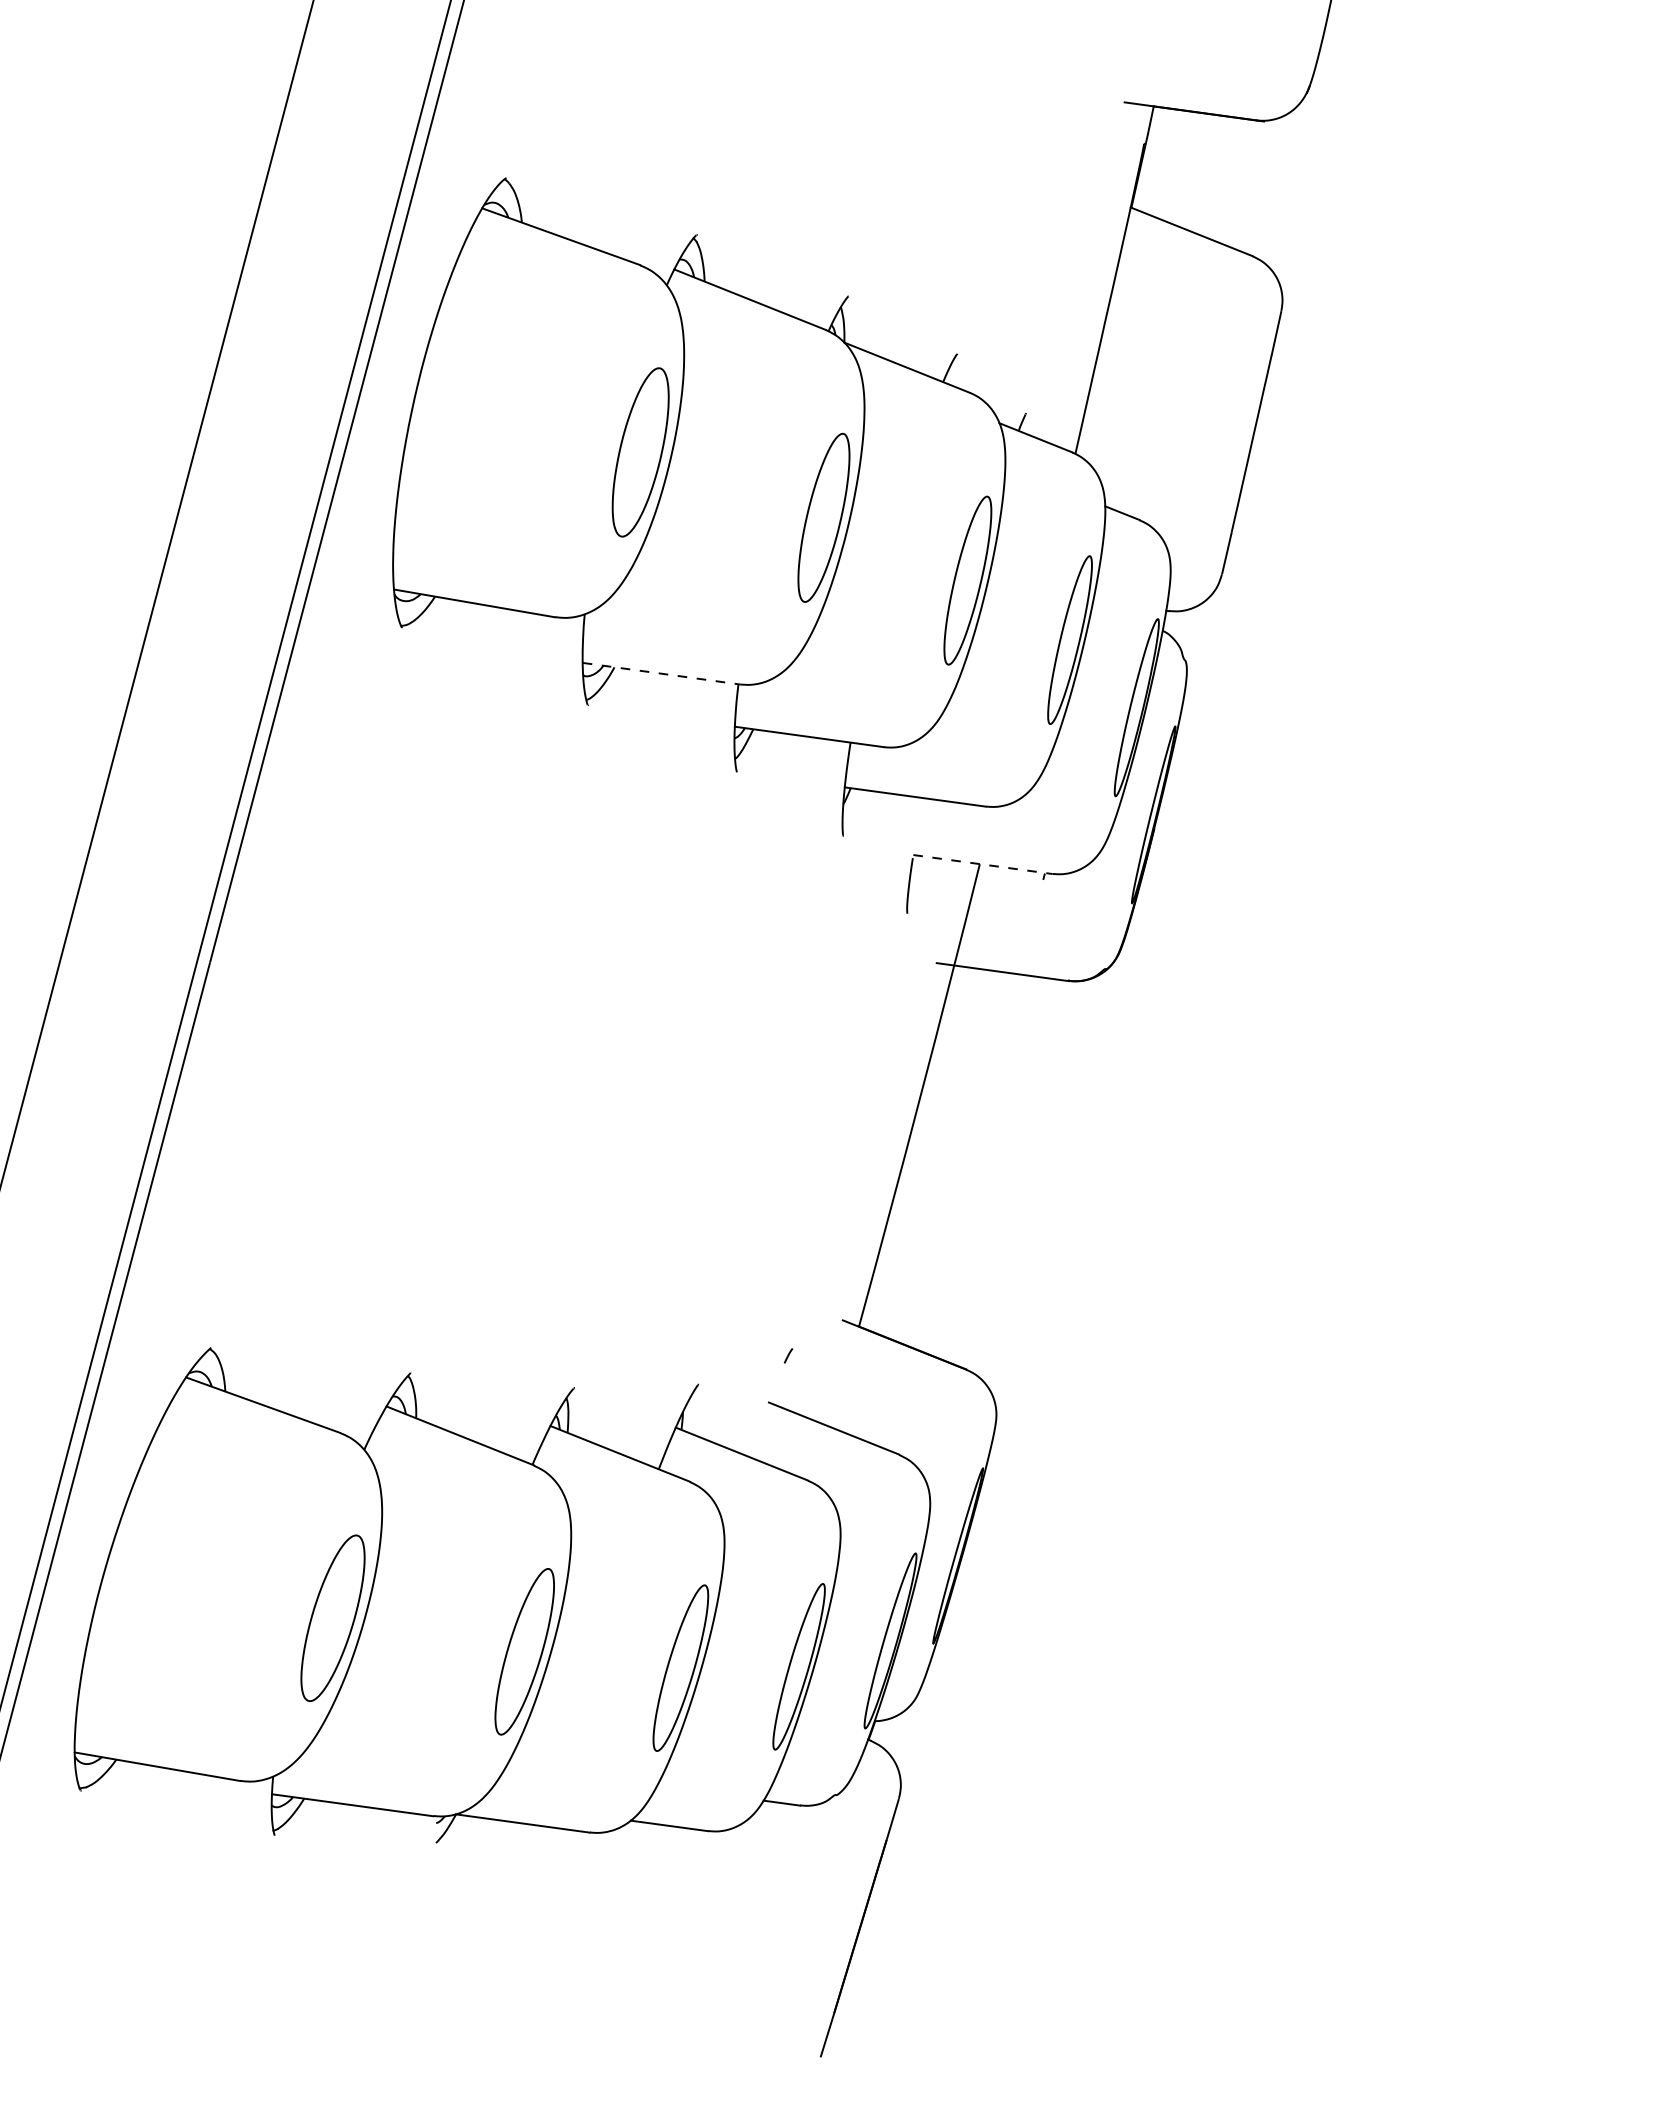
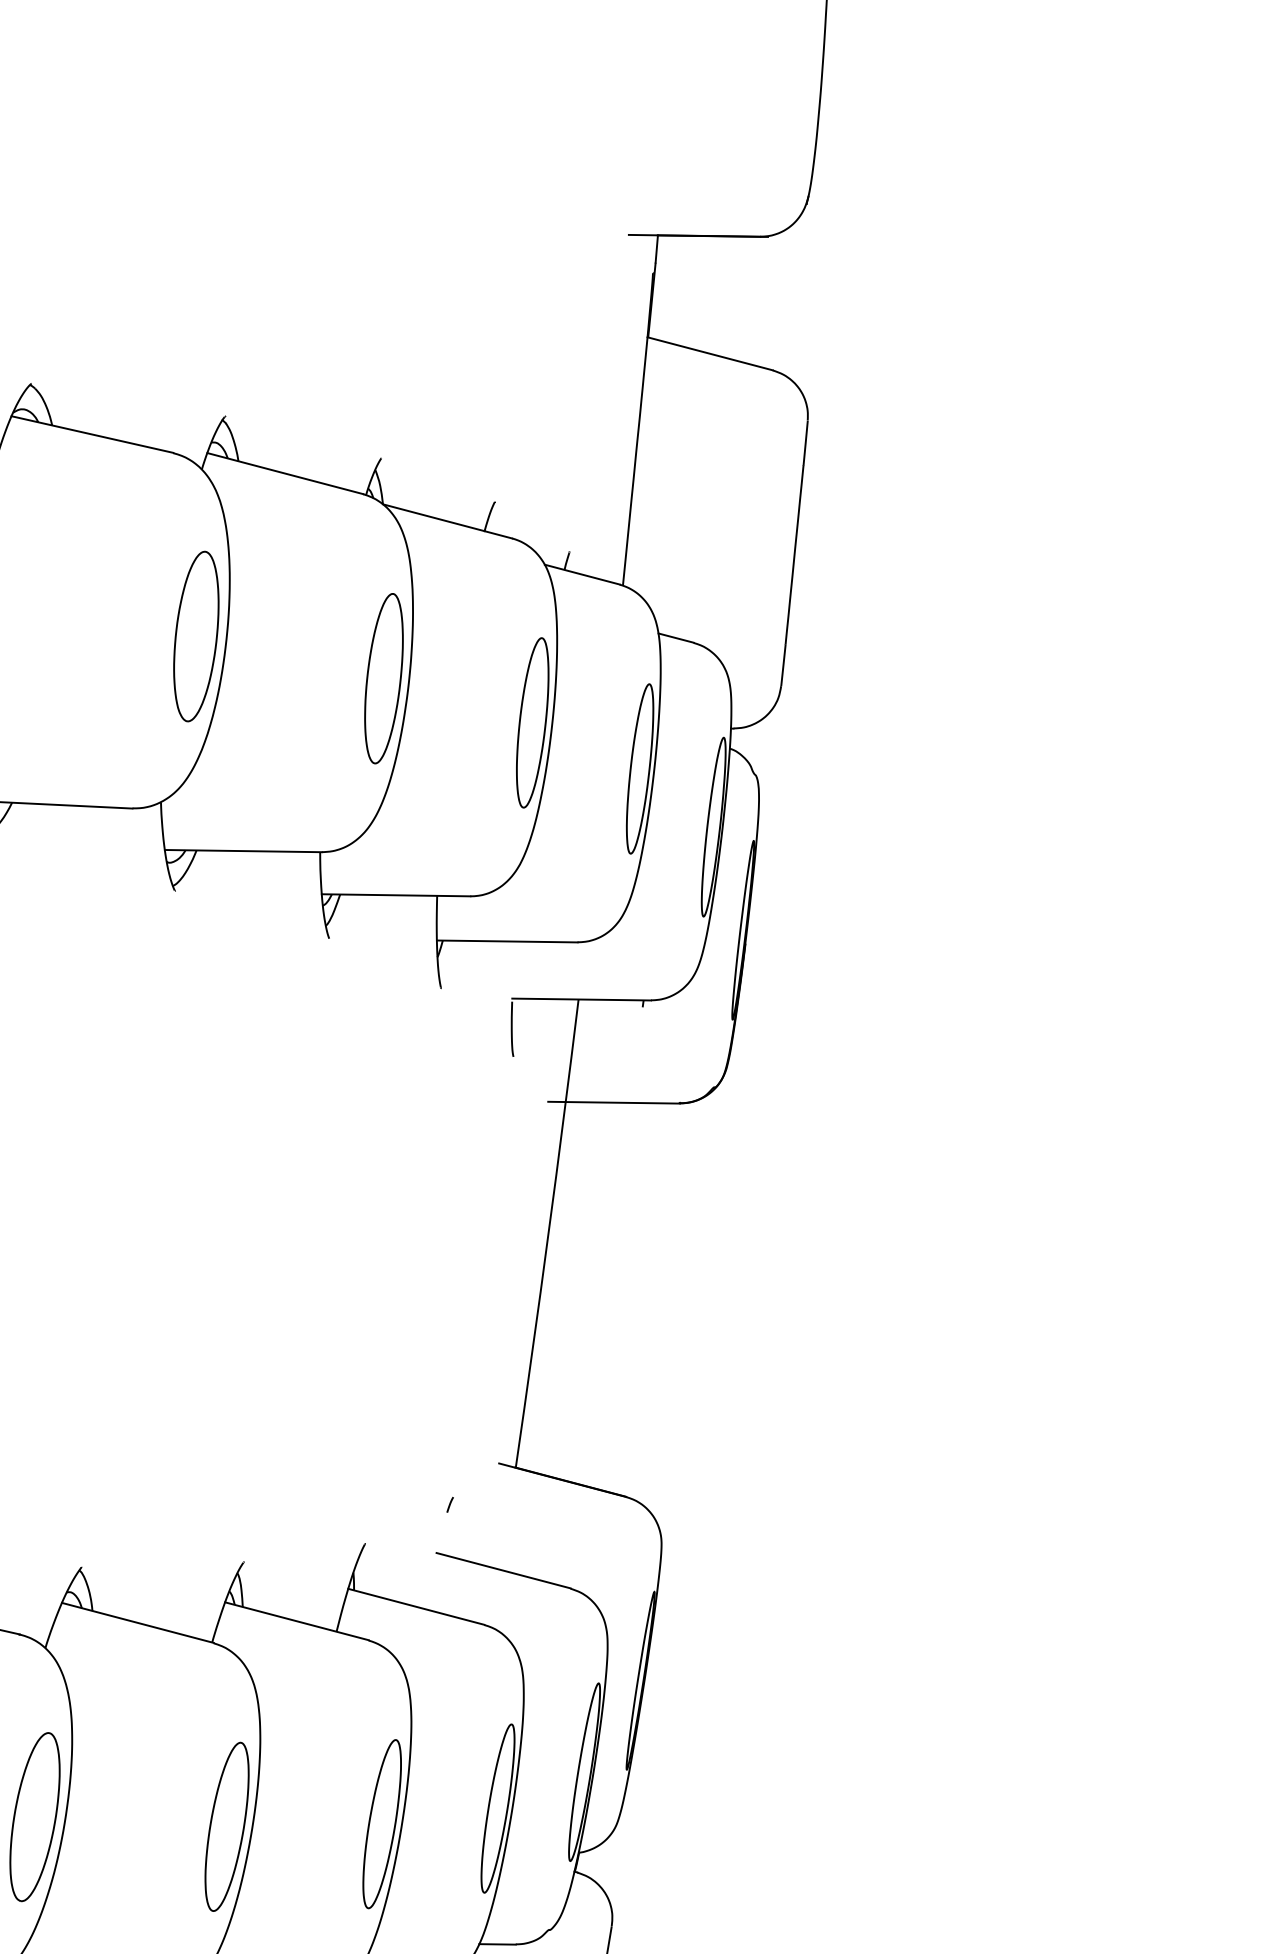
line: (661, 673) -> (243, 850), dashed -> solid
line: (983, 864) -> (582, 999), dashed -> solid

